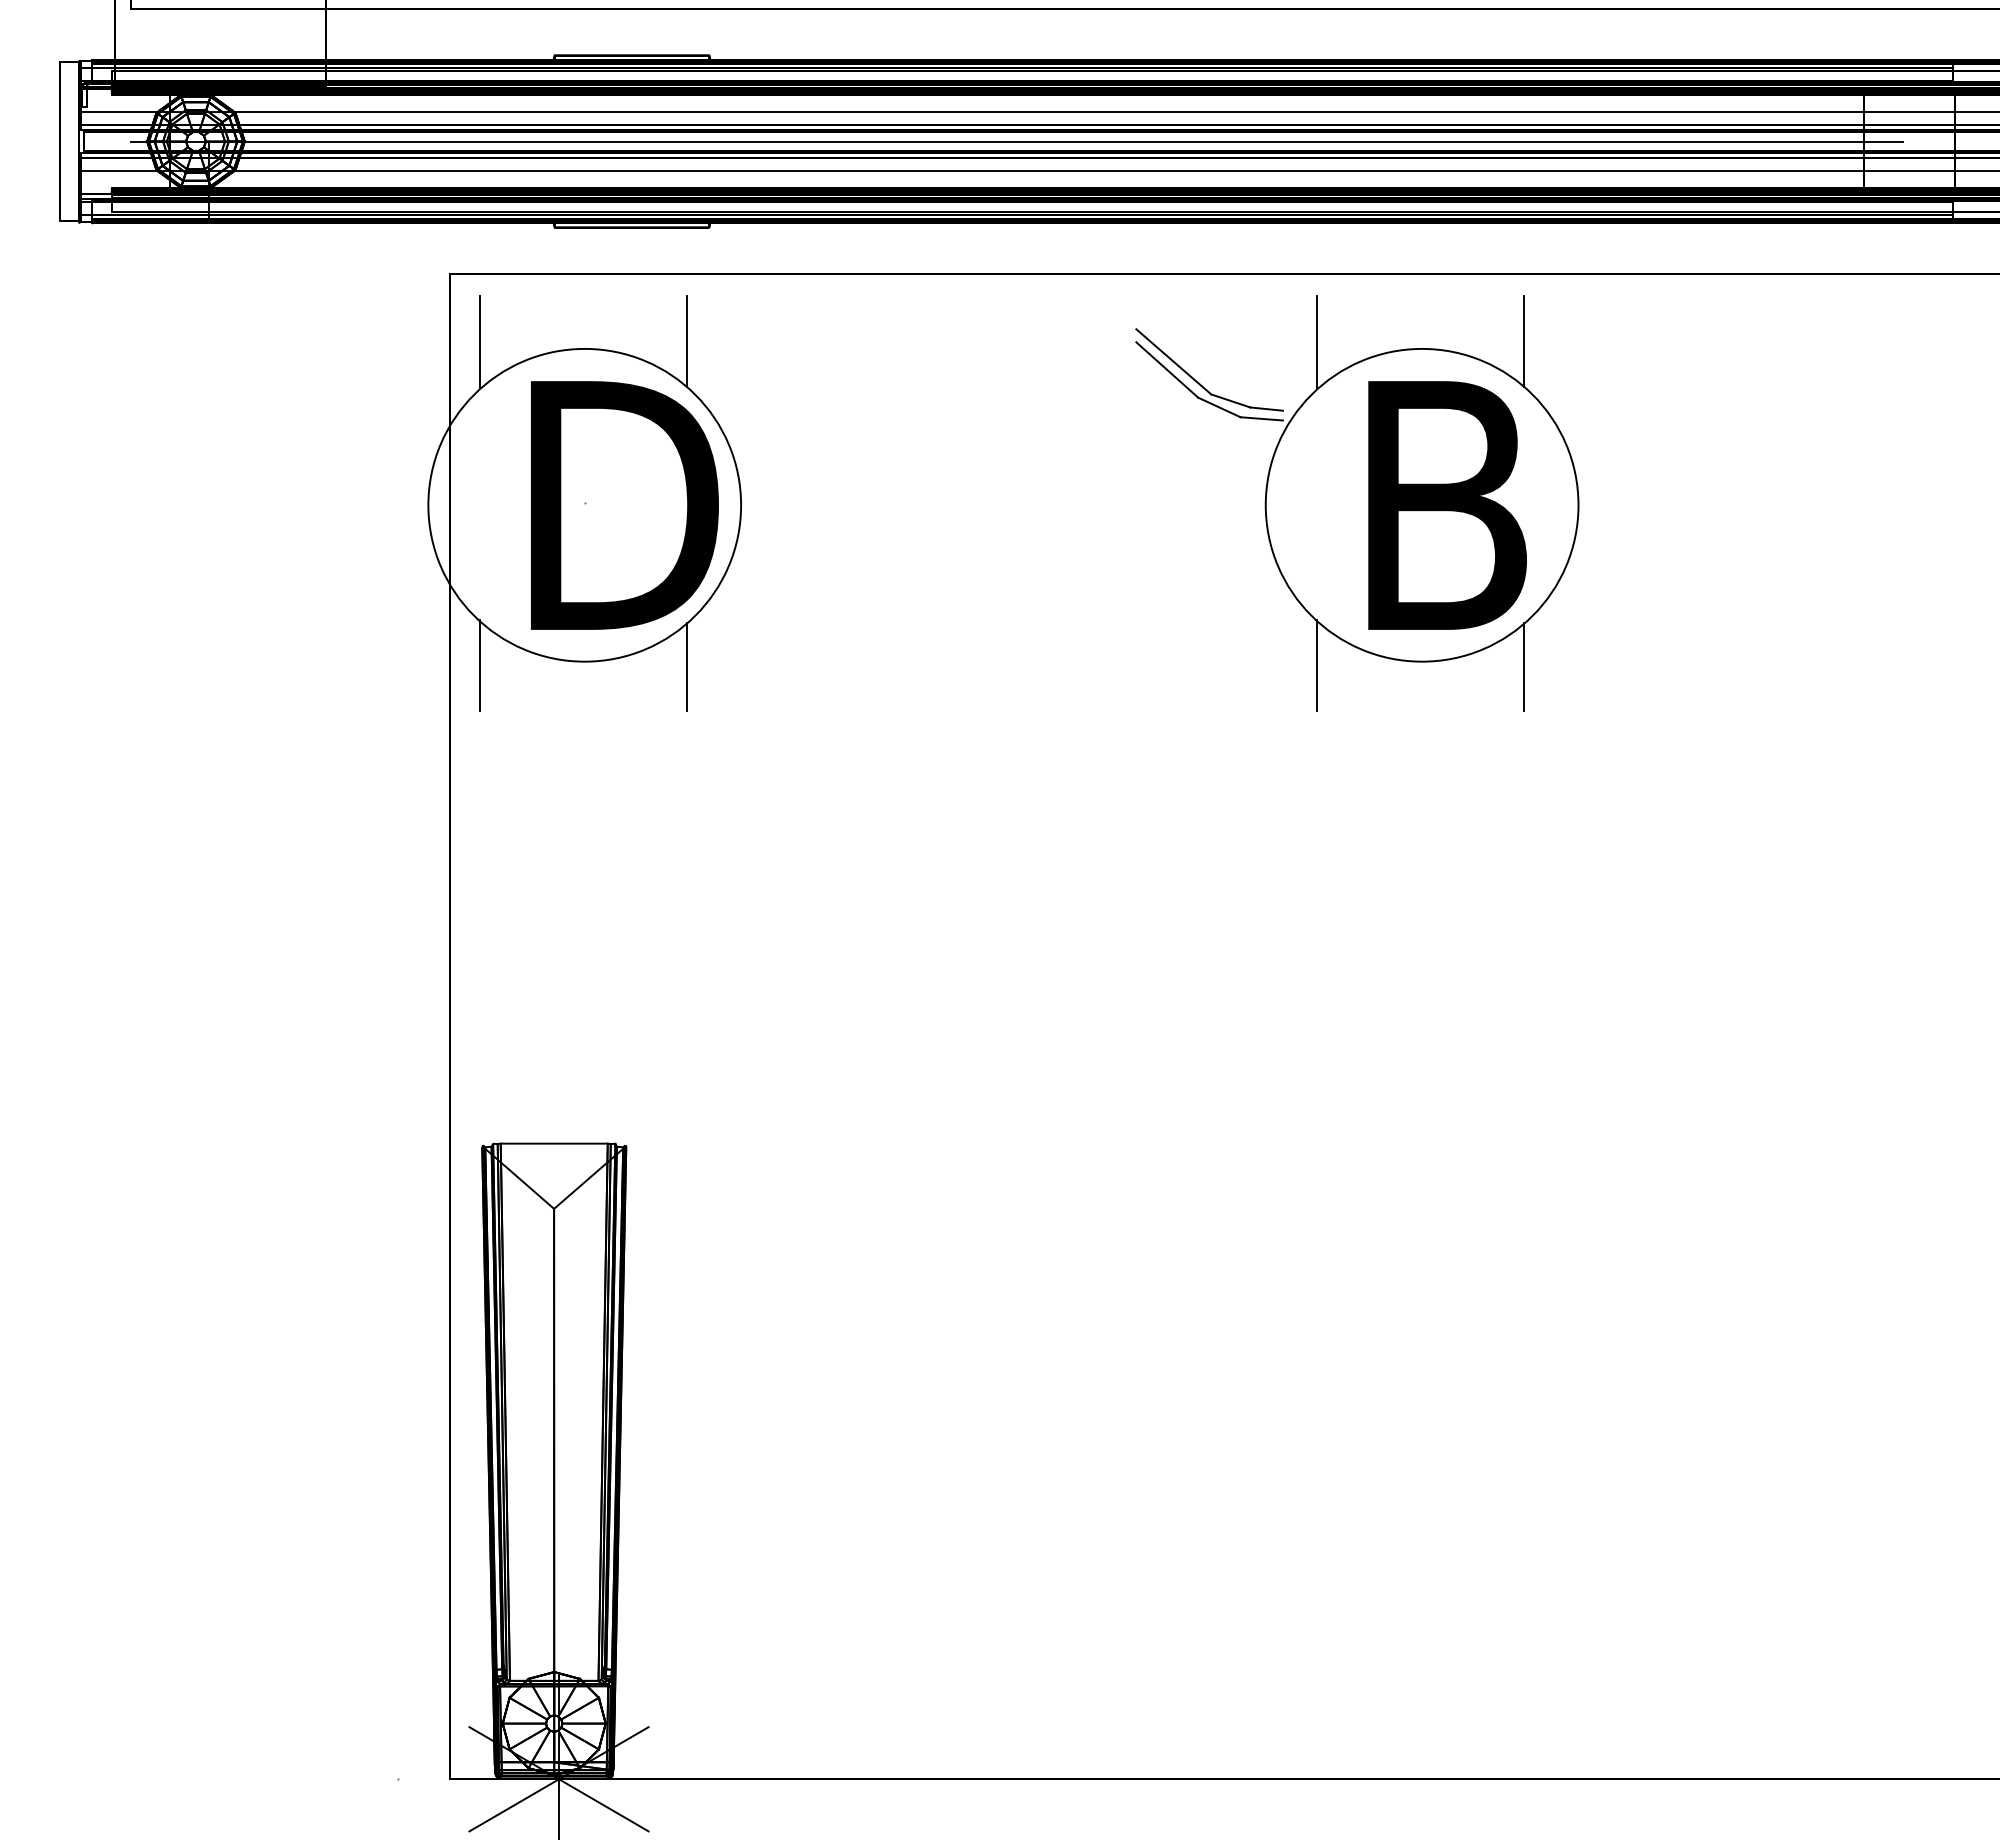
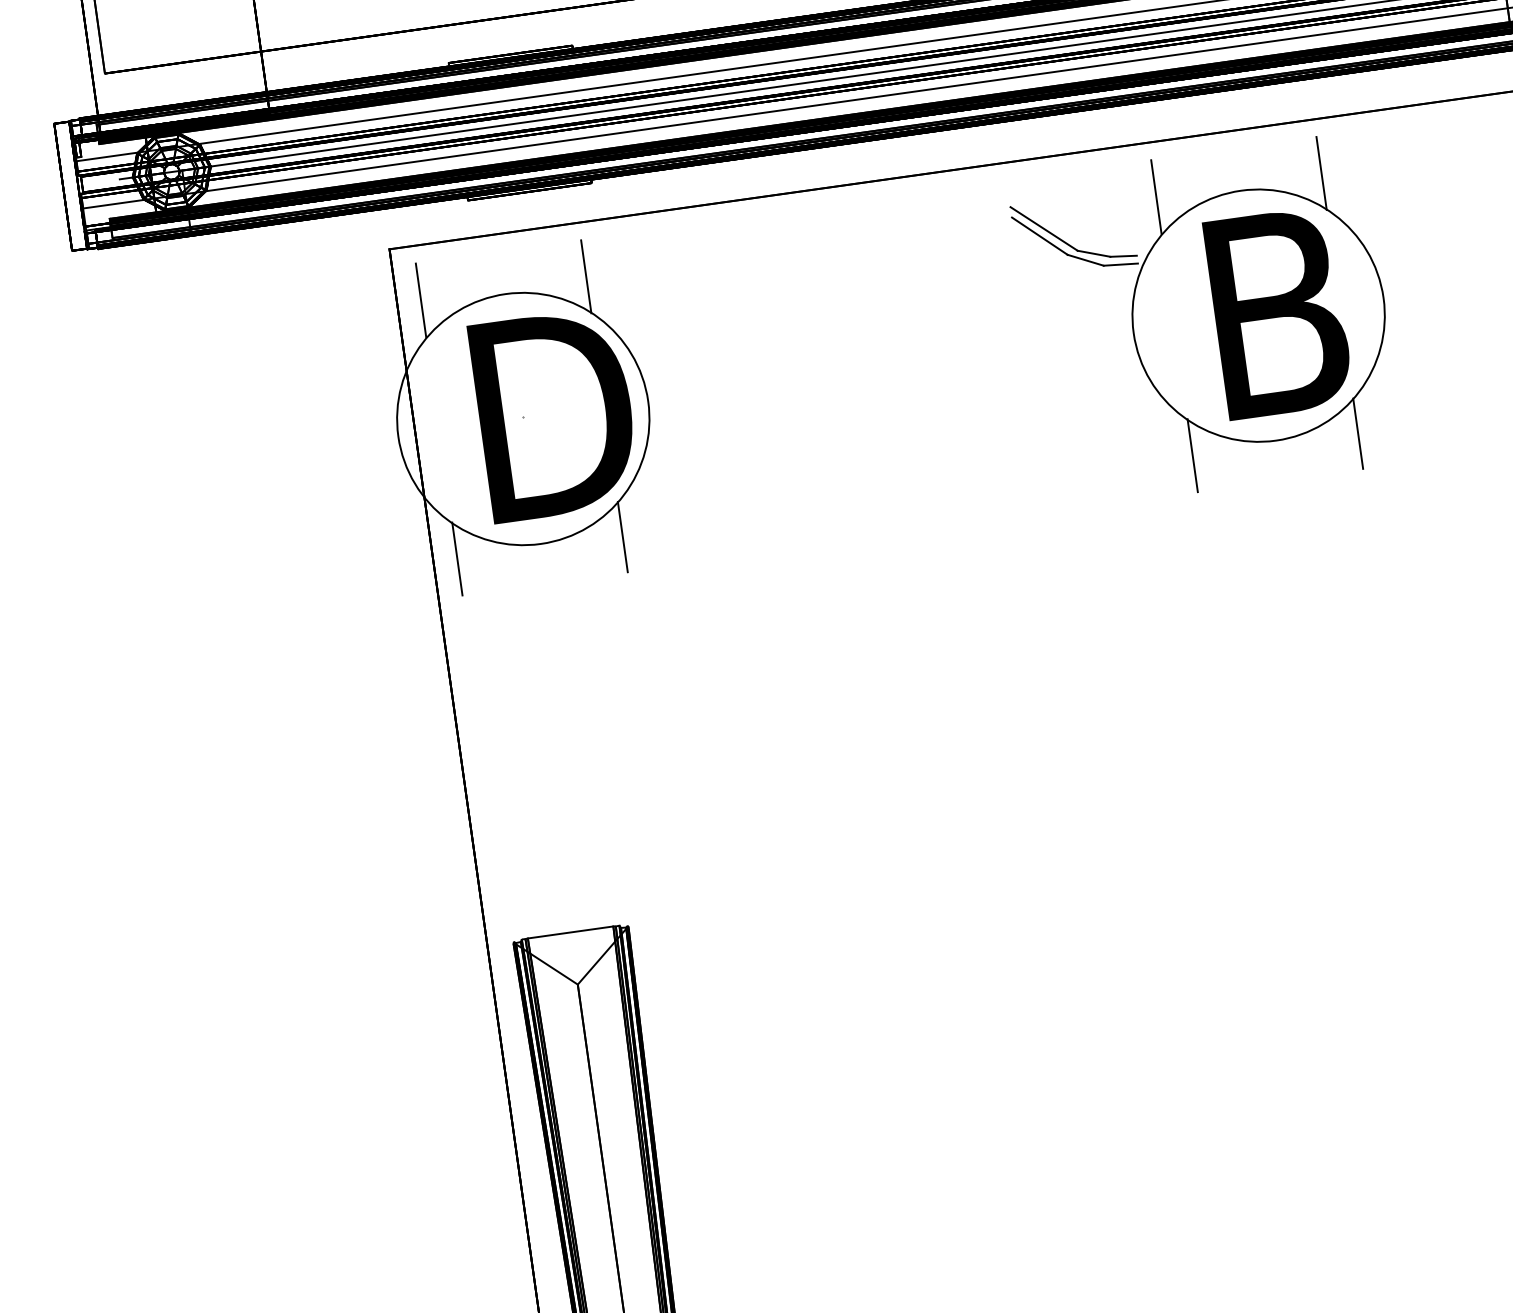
part: (1357, 503) -> (1206, 321), moved

